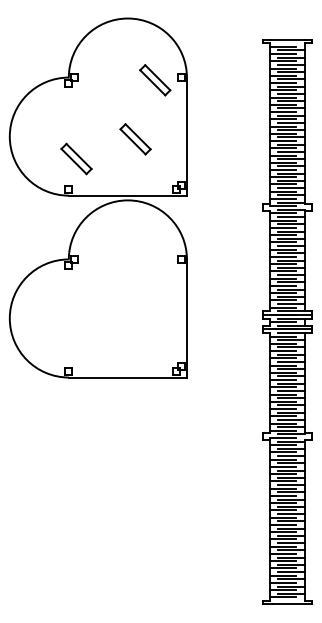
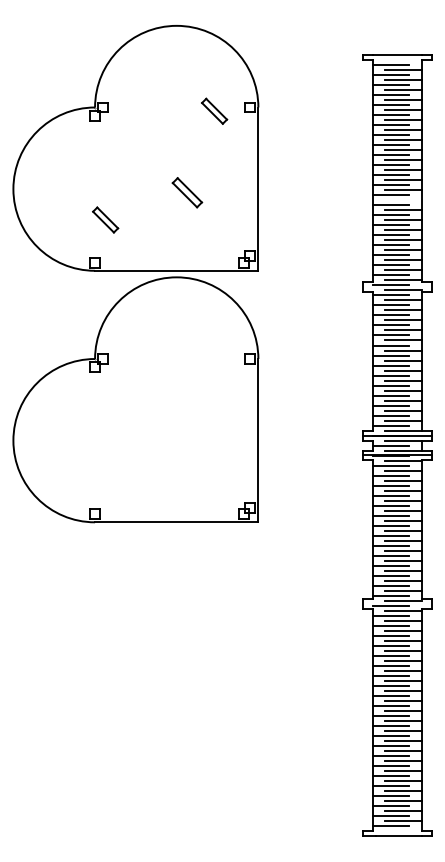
part: (155, 80) -> (214, 111), size x0.6
part: (135, 139) -> (187, 192), size x0.7
line: (291, 144) -> (402, 200), removed
part: (76, 158) -> (105, 219), size x0.6

